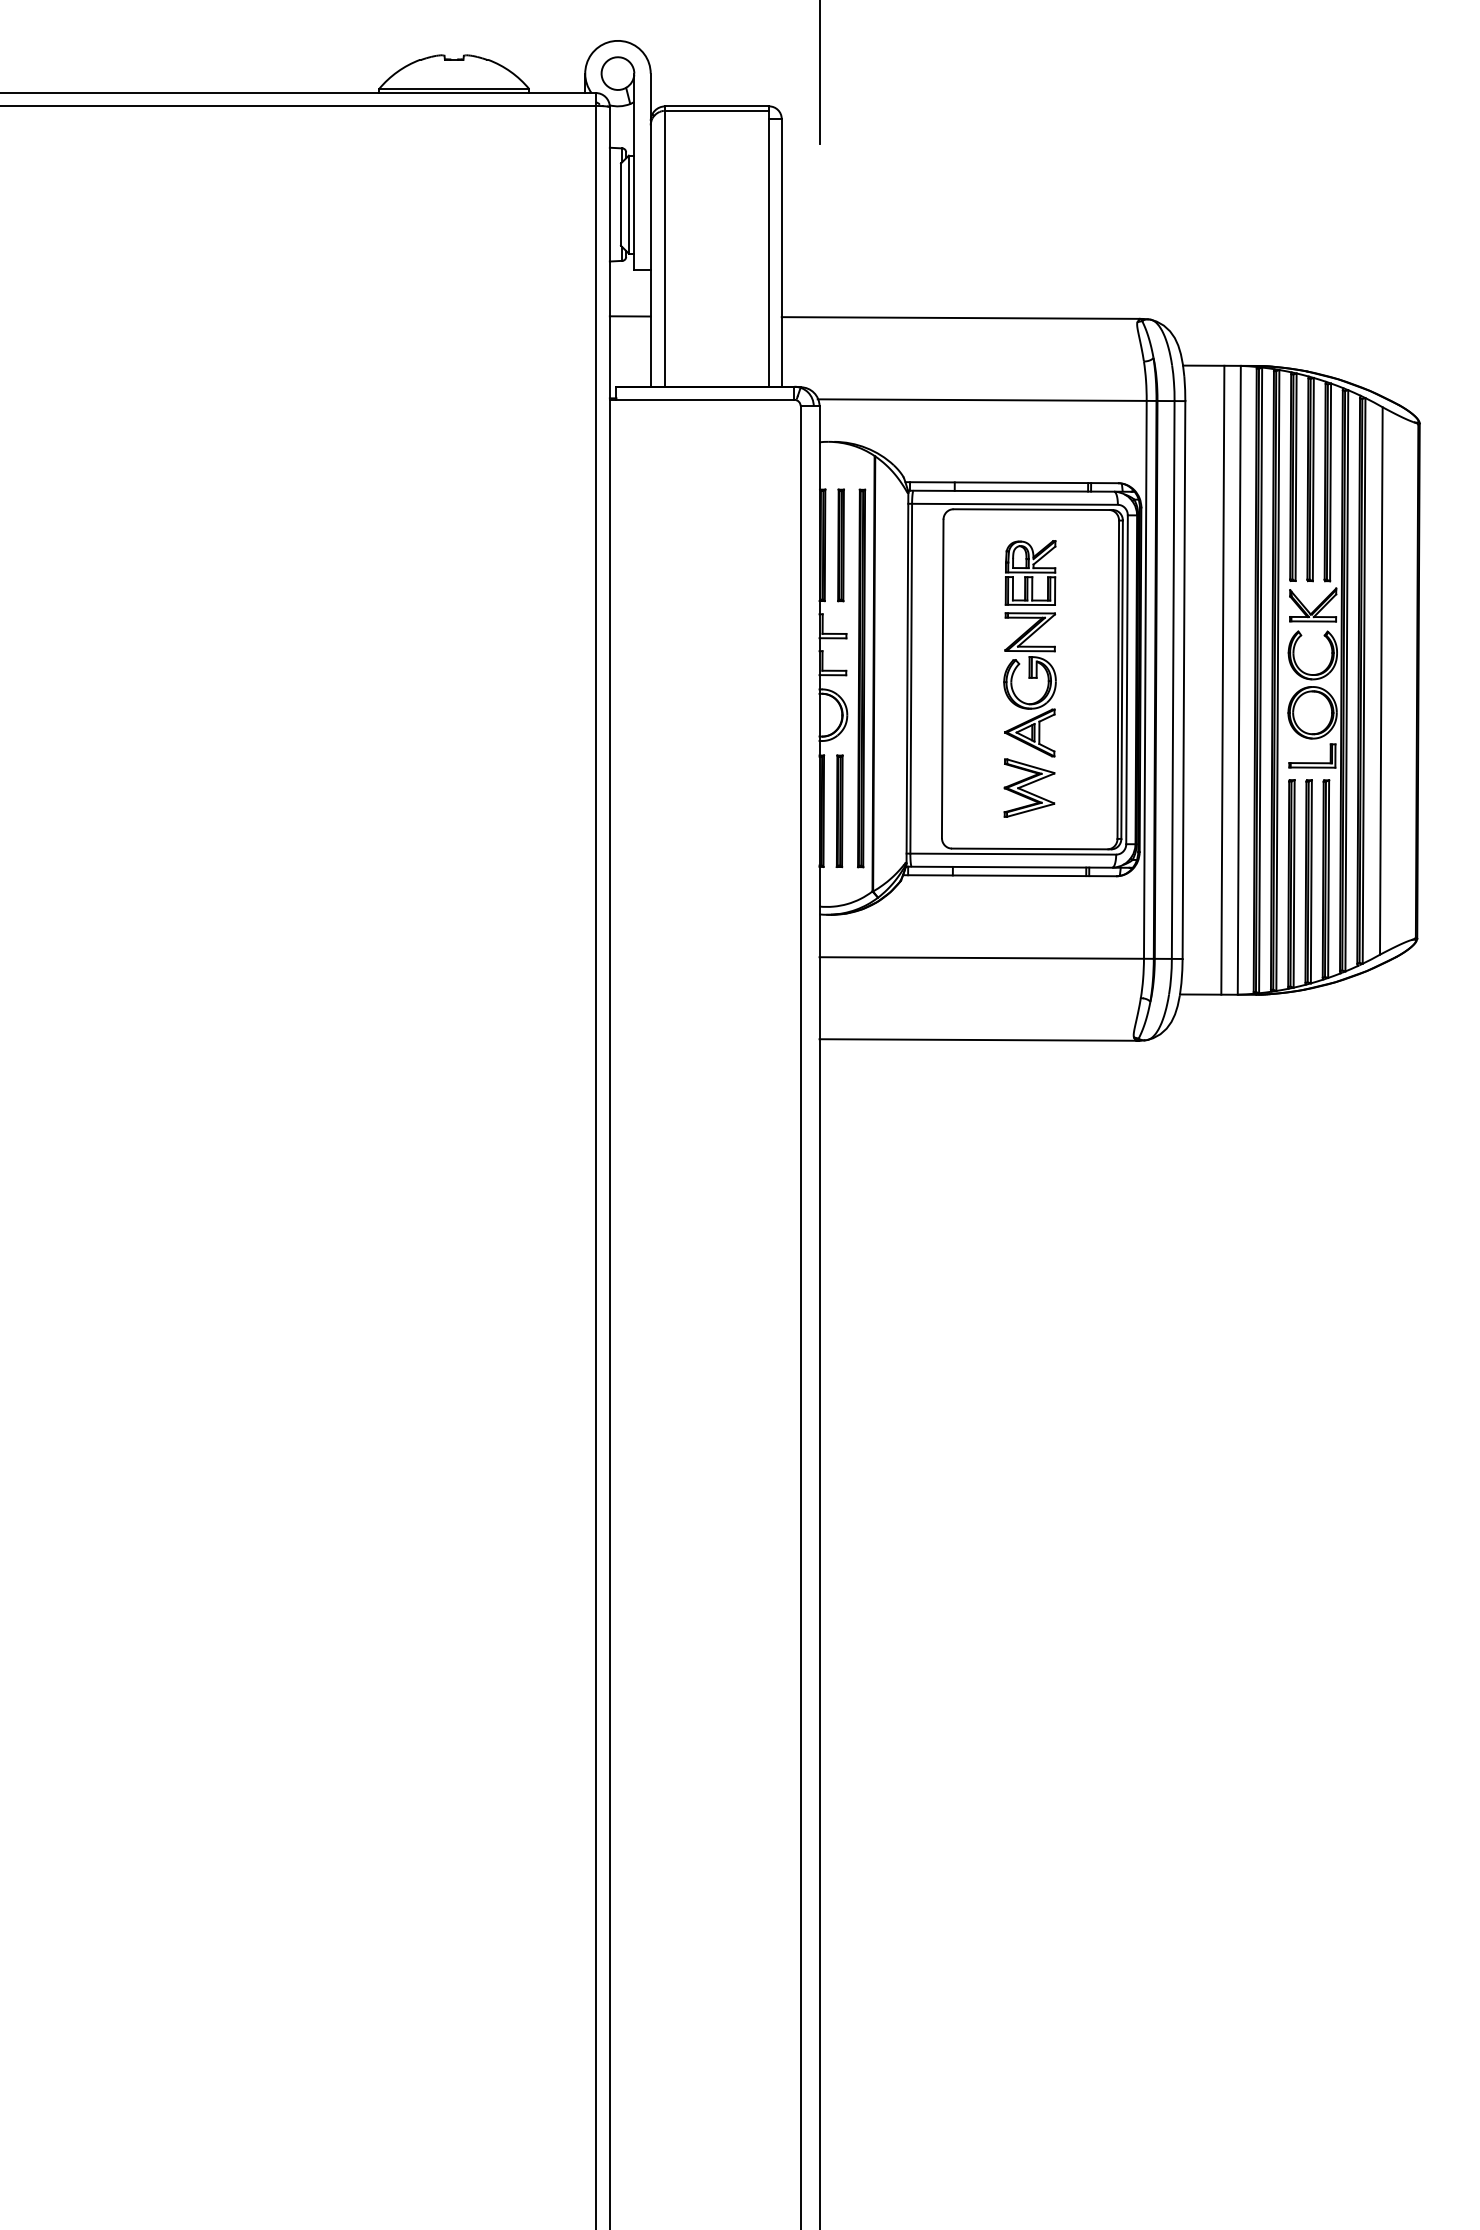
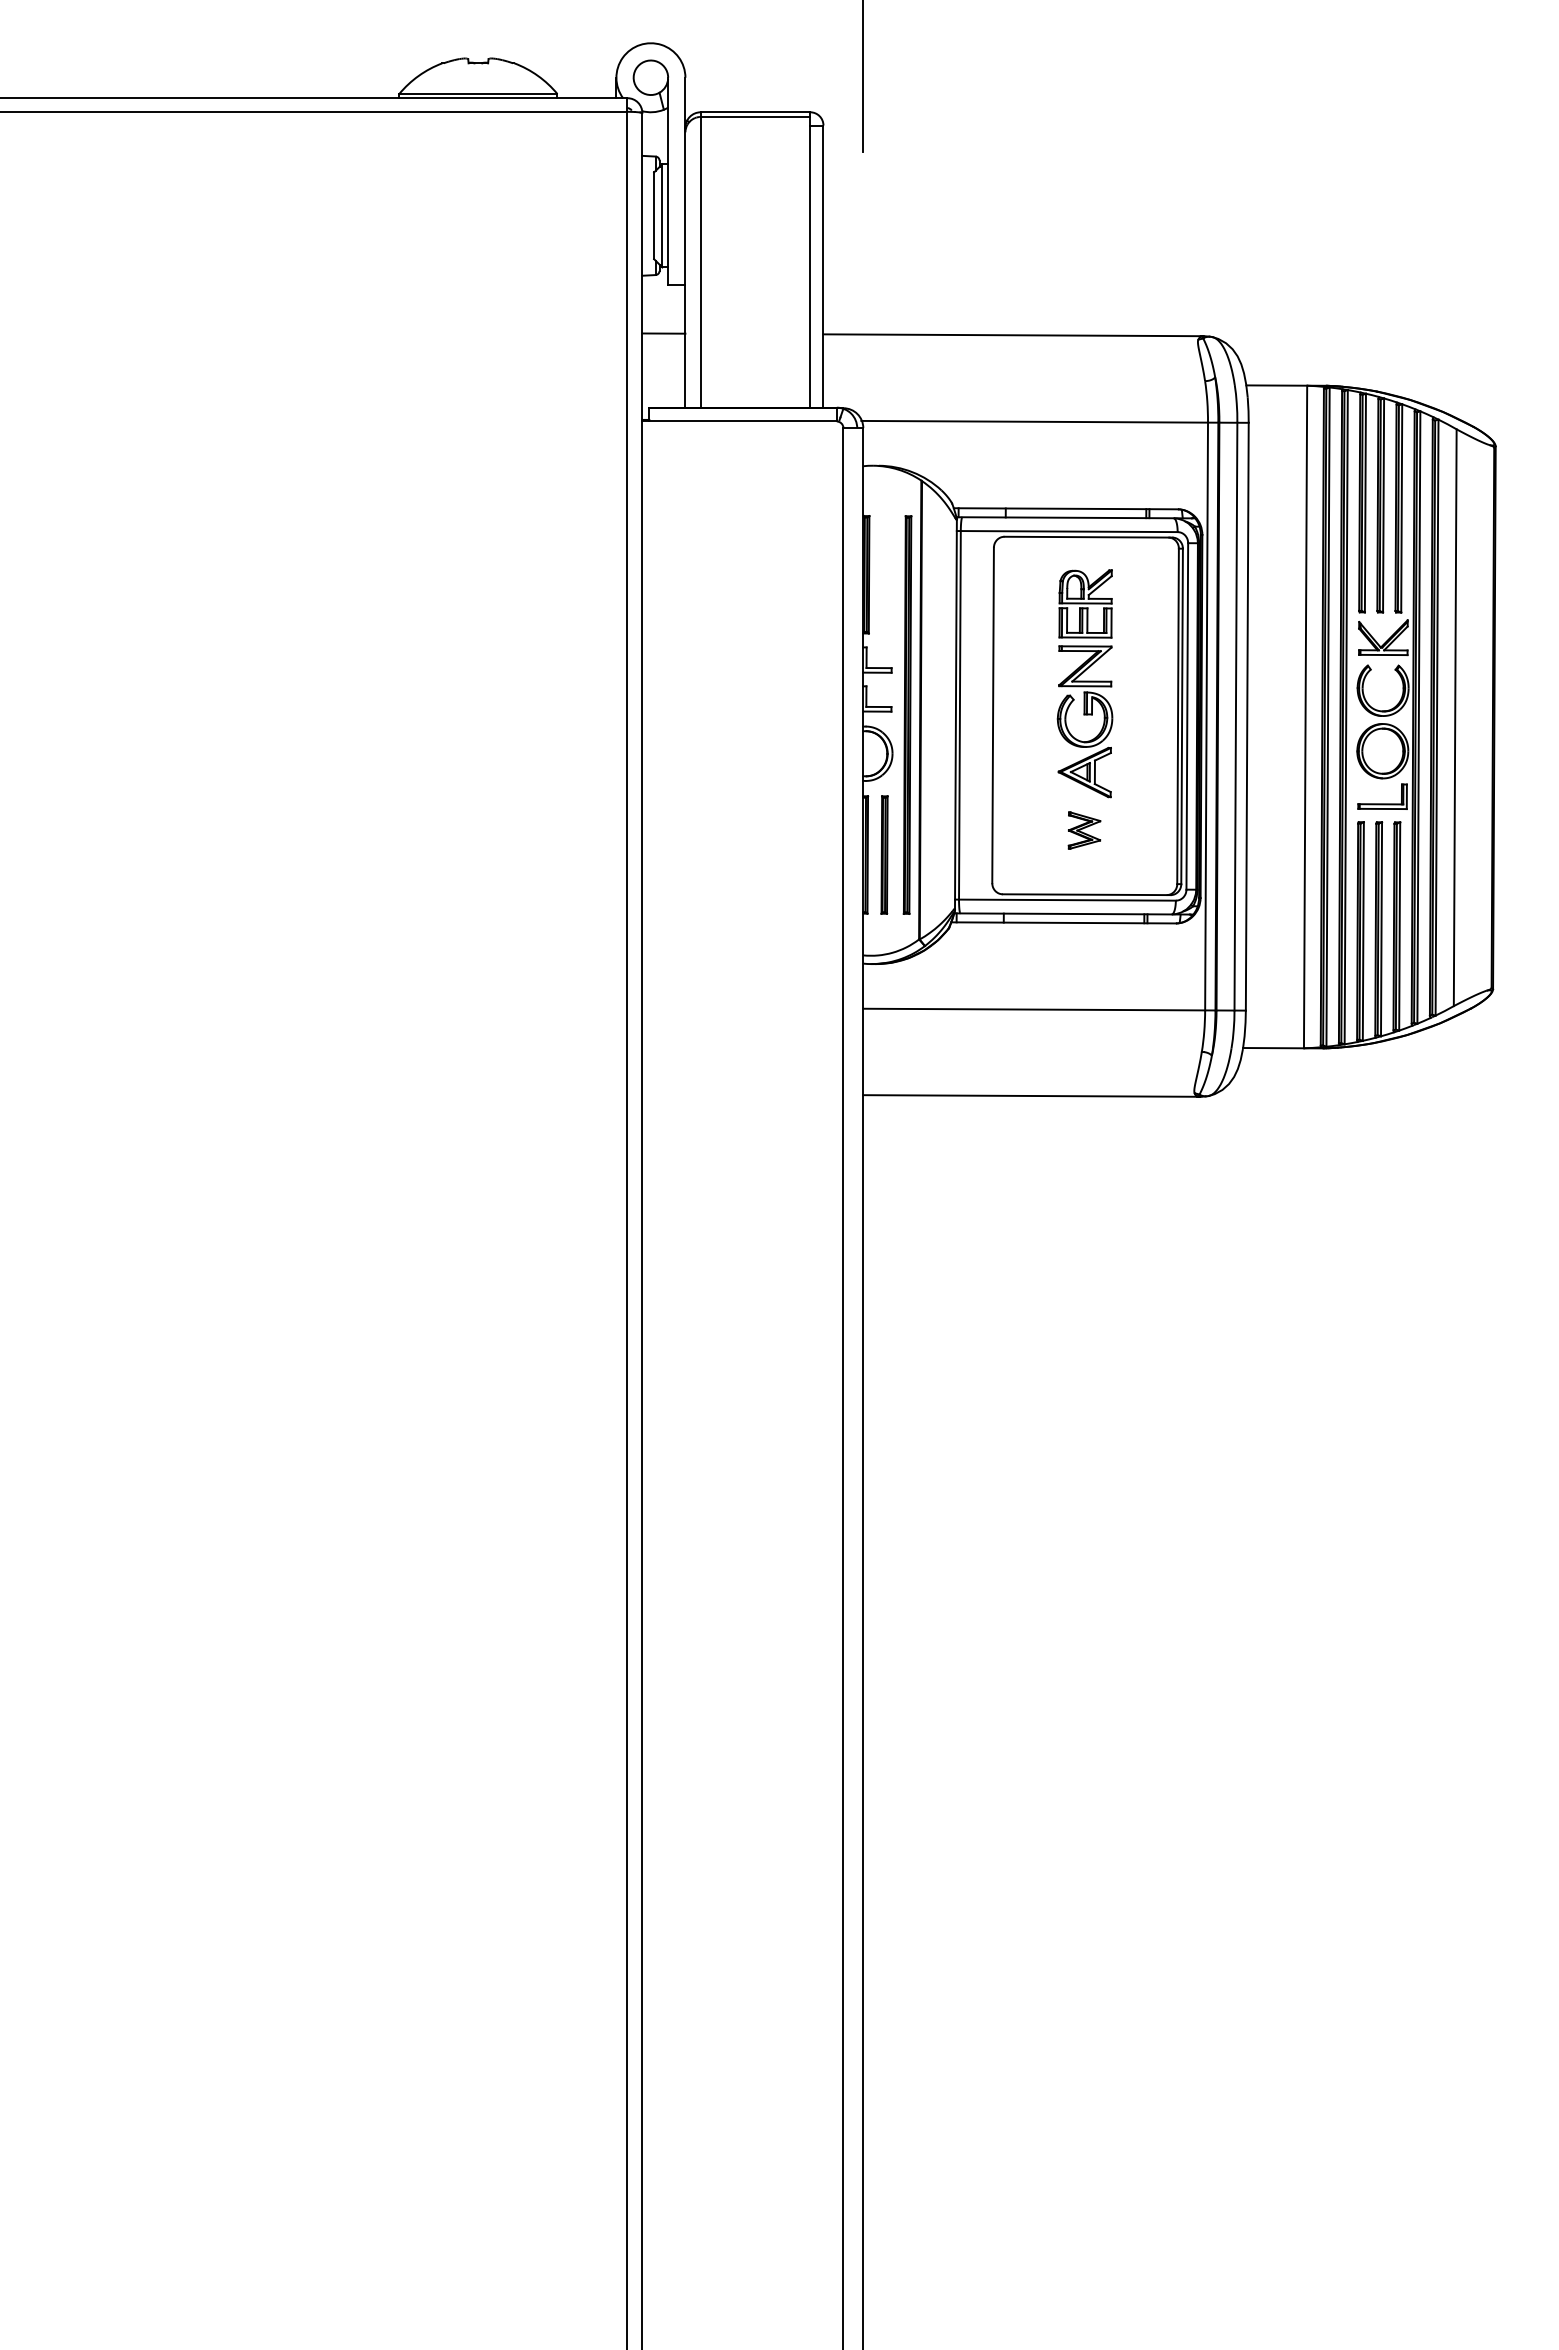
part: (840, 545) -> (885, 574), removed
line: (1222, 679) -> (1287, 716), removed
part: (1029, 788) -> (1084, 830), size x0.6

